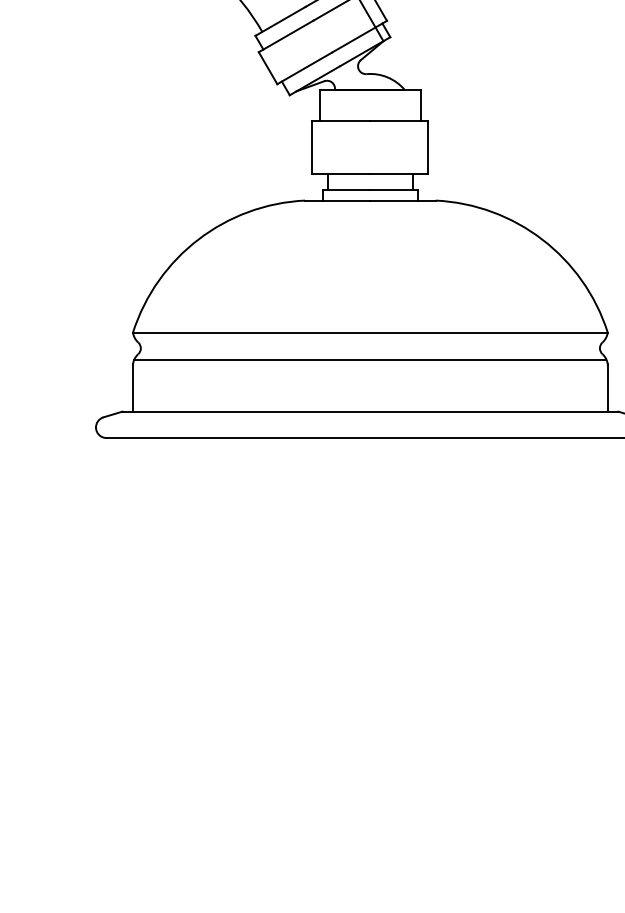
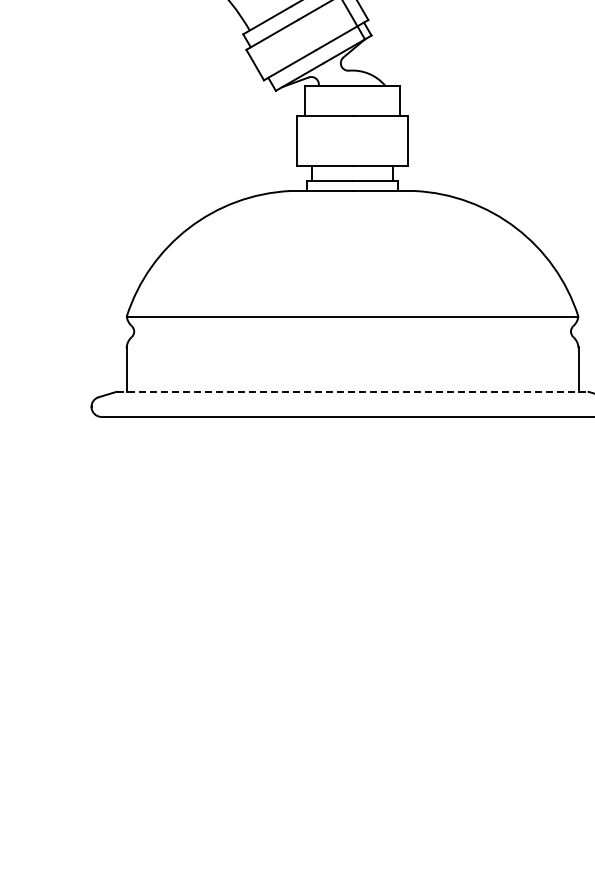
line: (370, 359) -> (352, 342), removed
line: (370, 411) -> (352, 391), solid -> dashed

